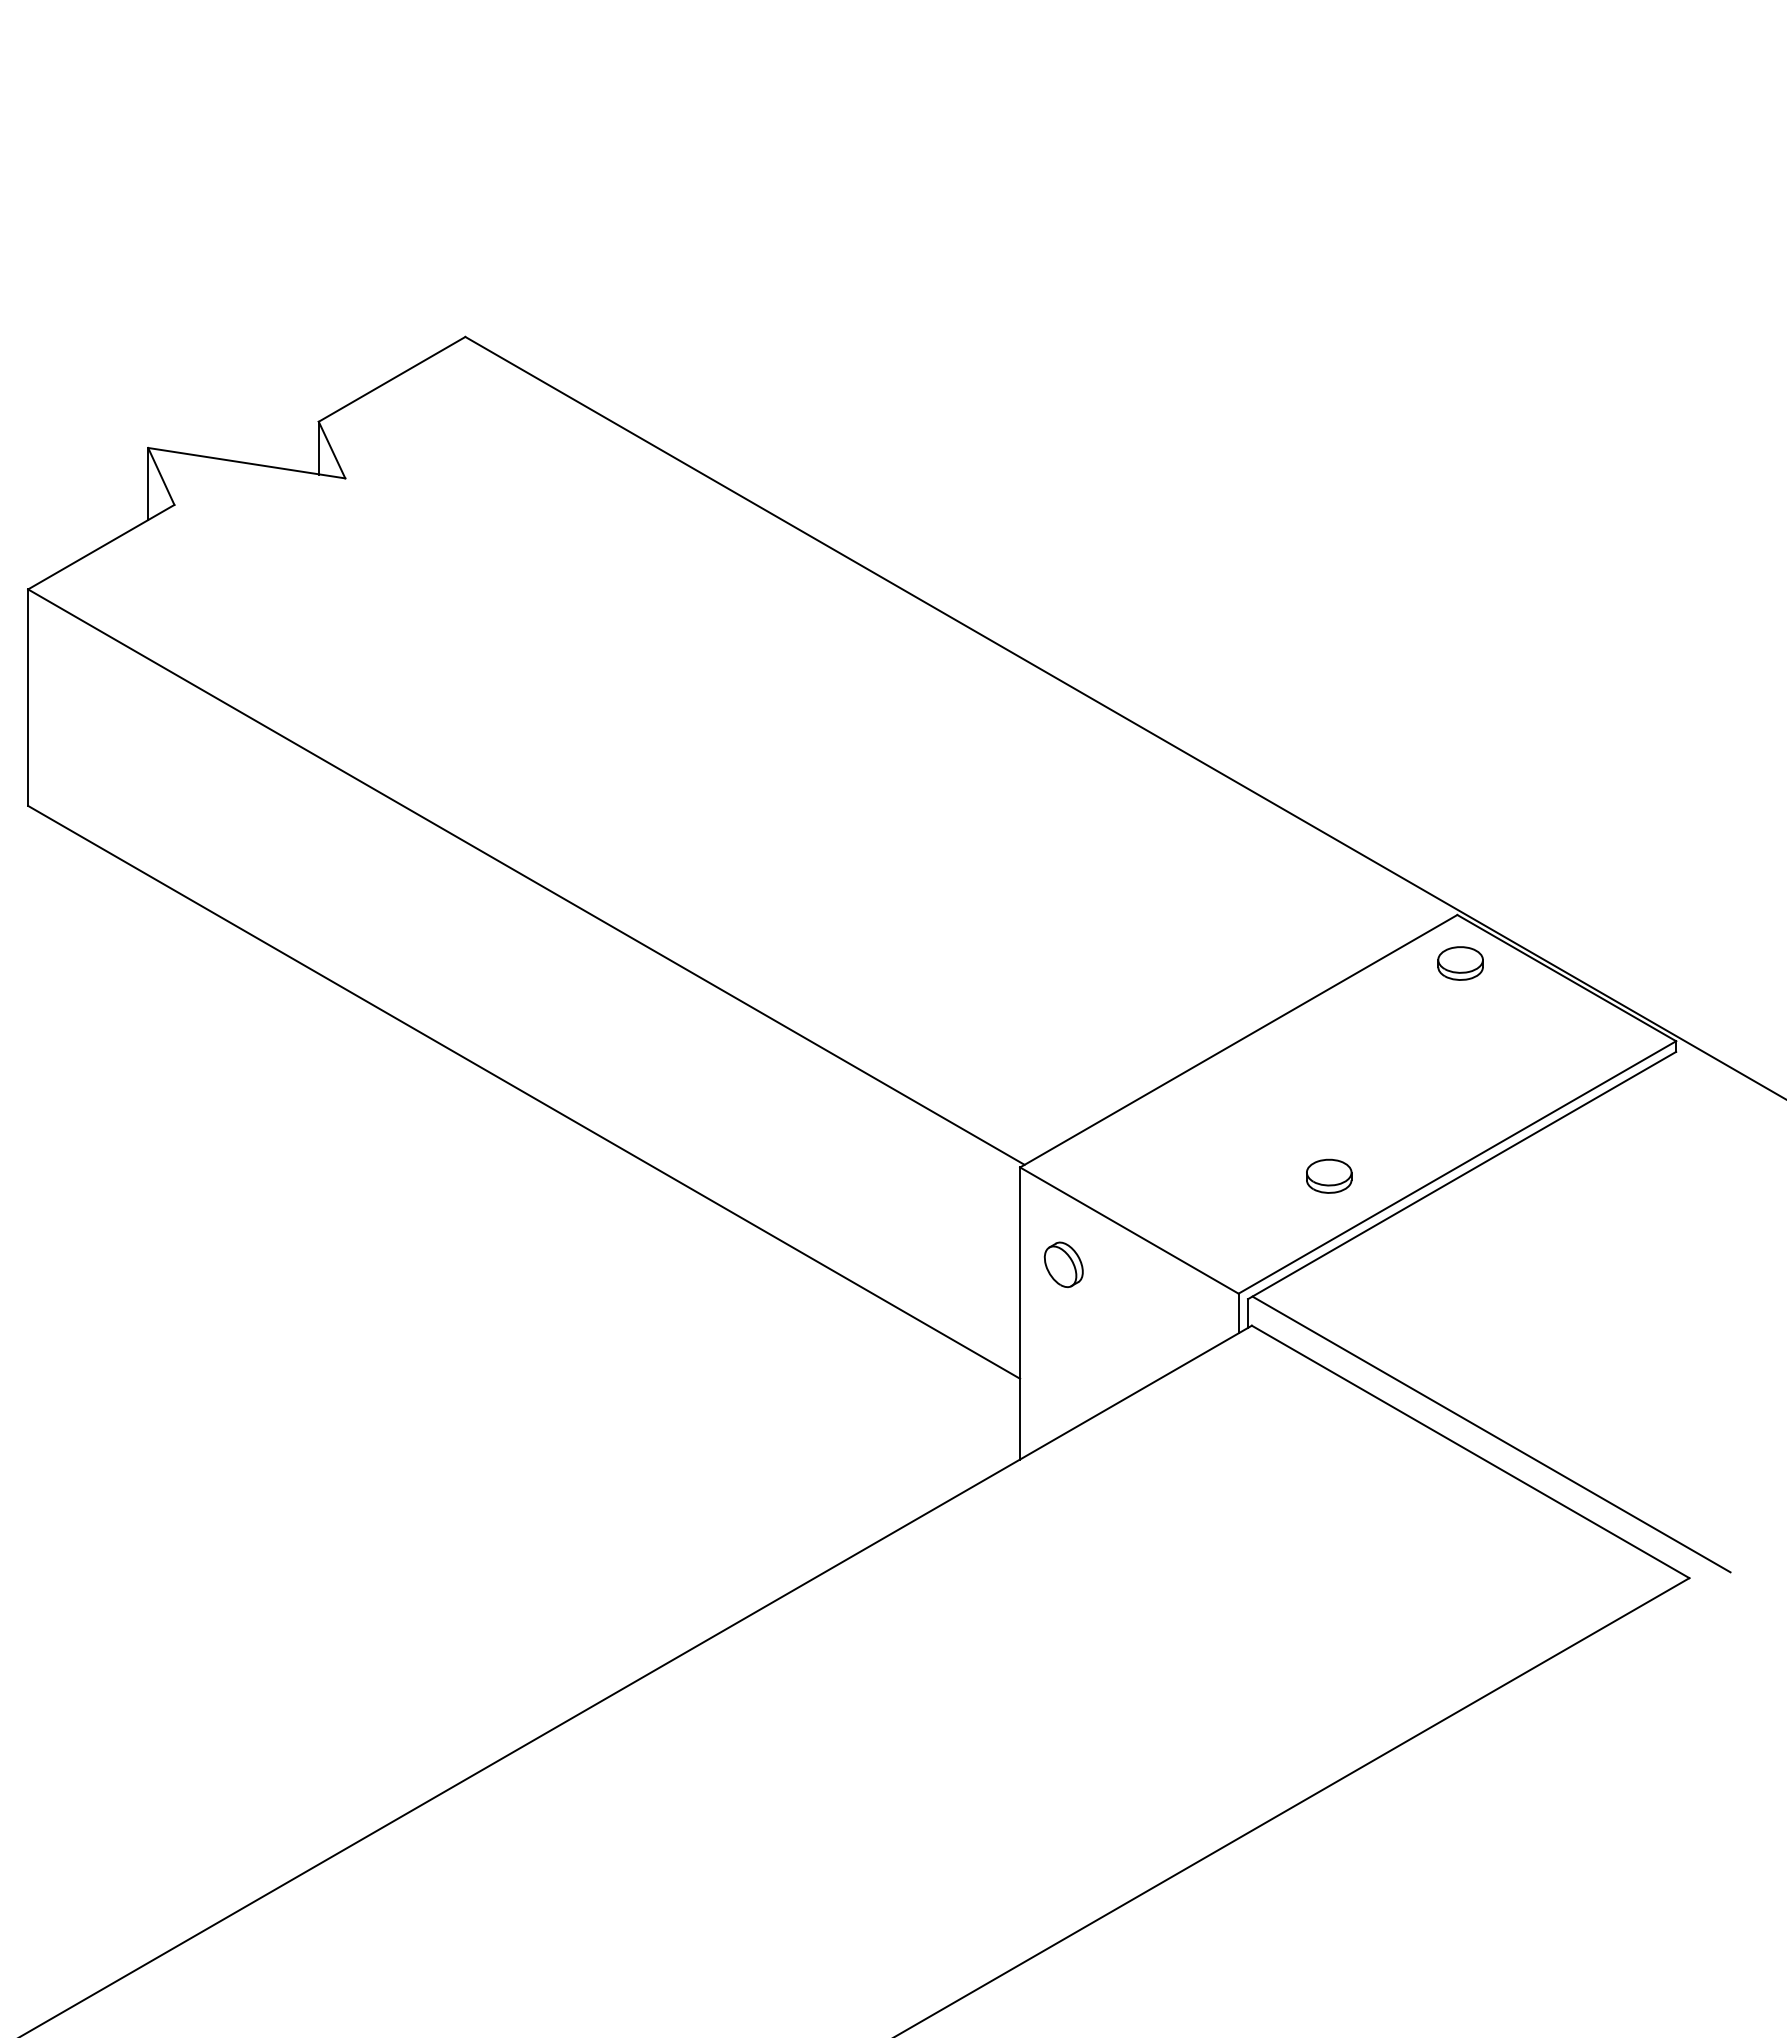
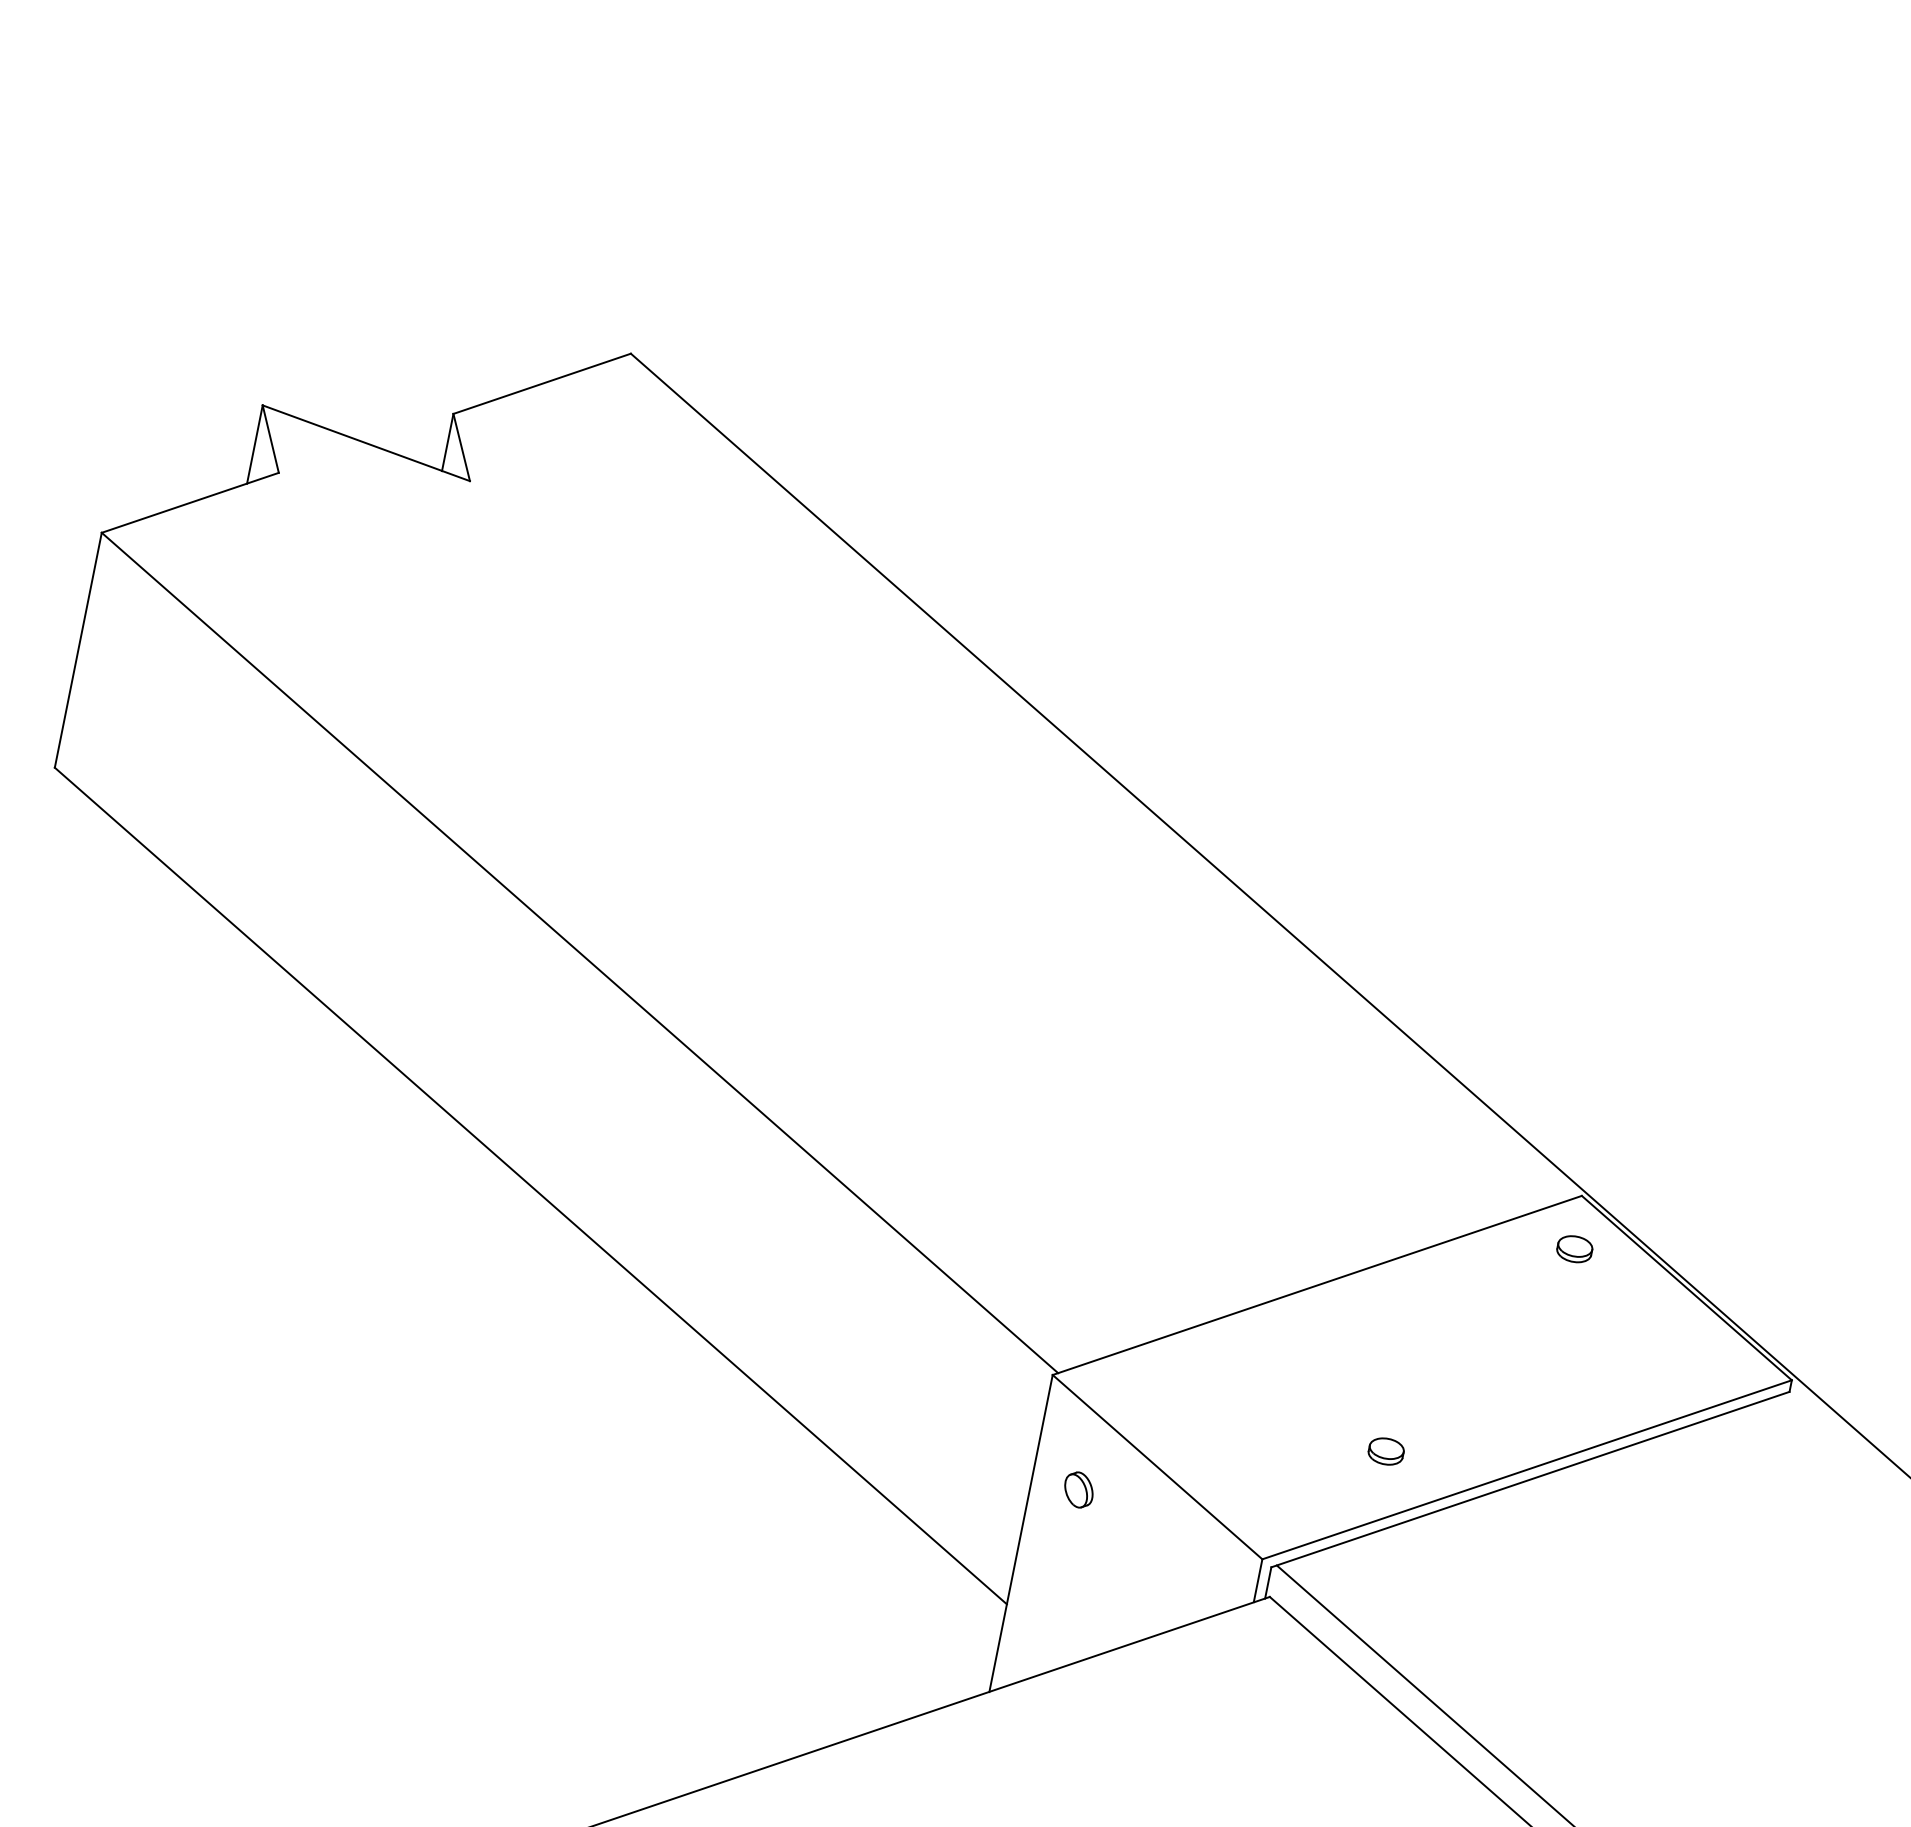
part: (1460, 963) -> (1574, 1249), size x0.7
part: (1329, 1175) -> (1386, 1450), size x0.7
part: (1063, 1264) -> (1078, 1489), size x0.7

